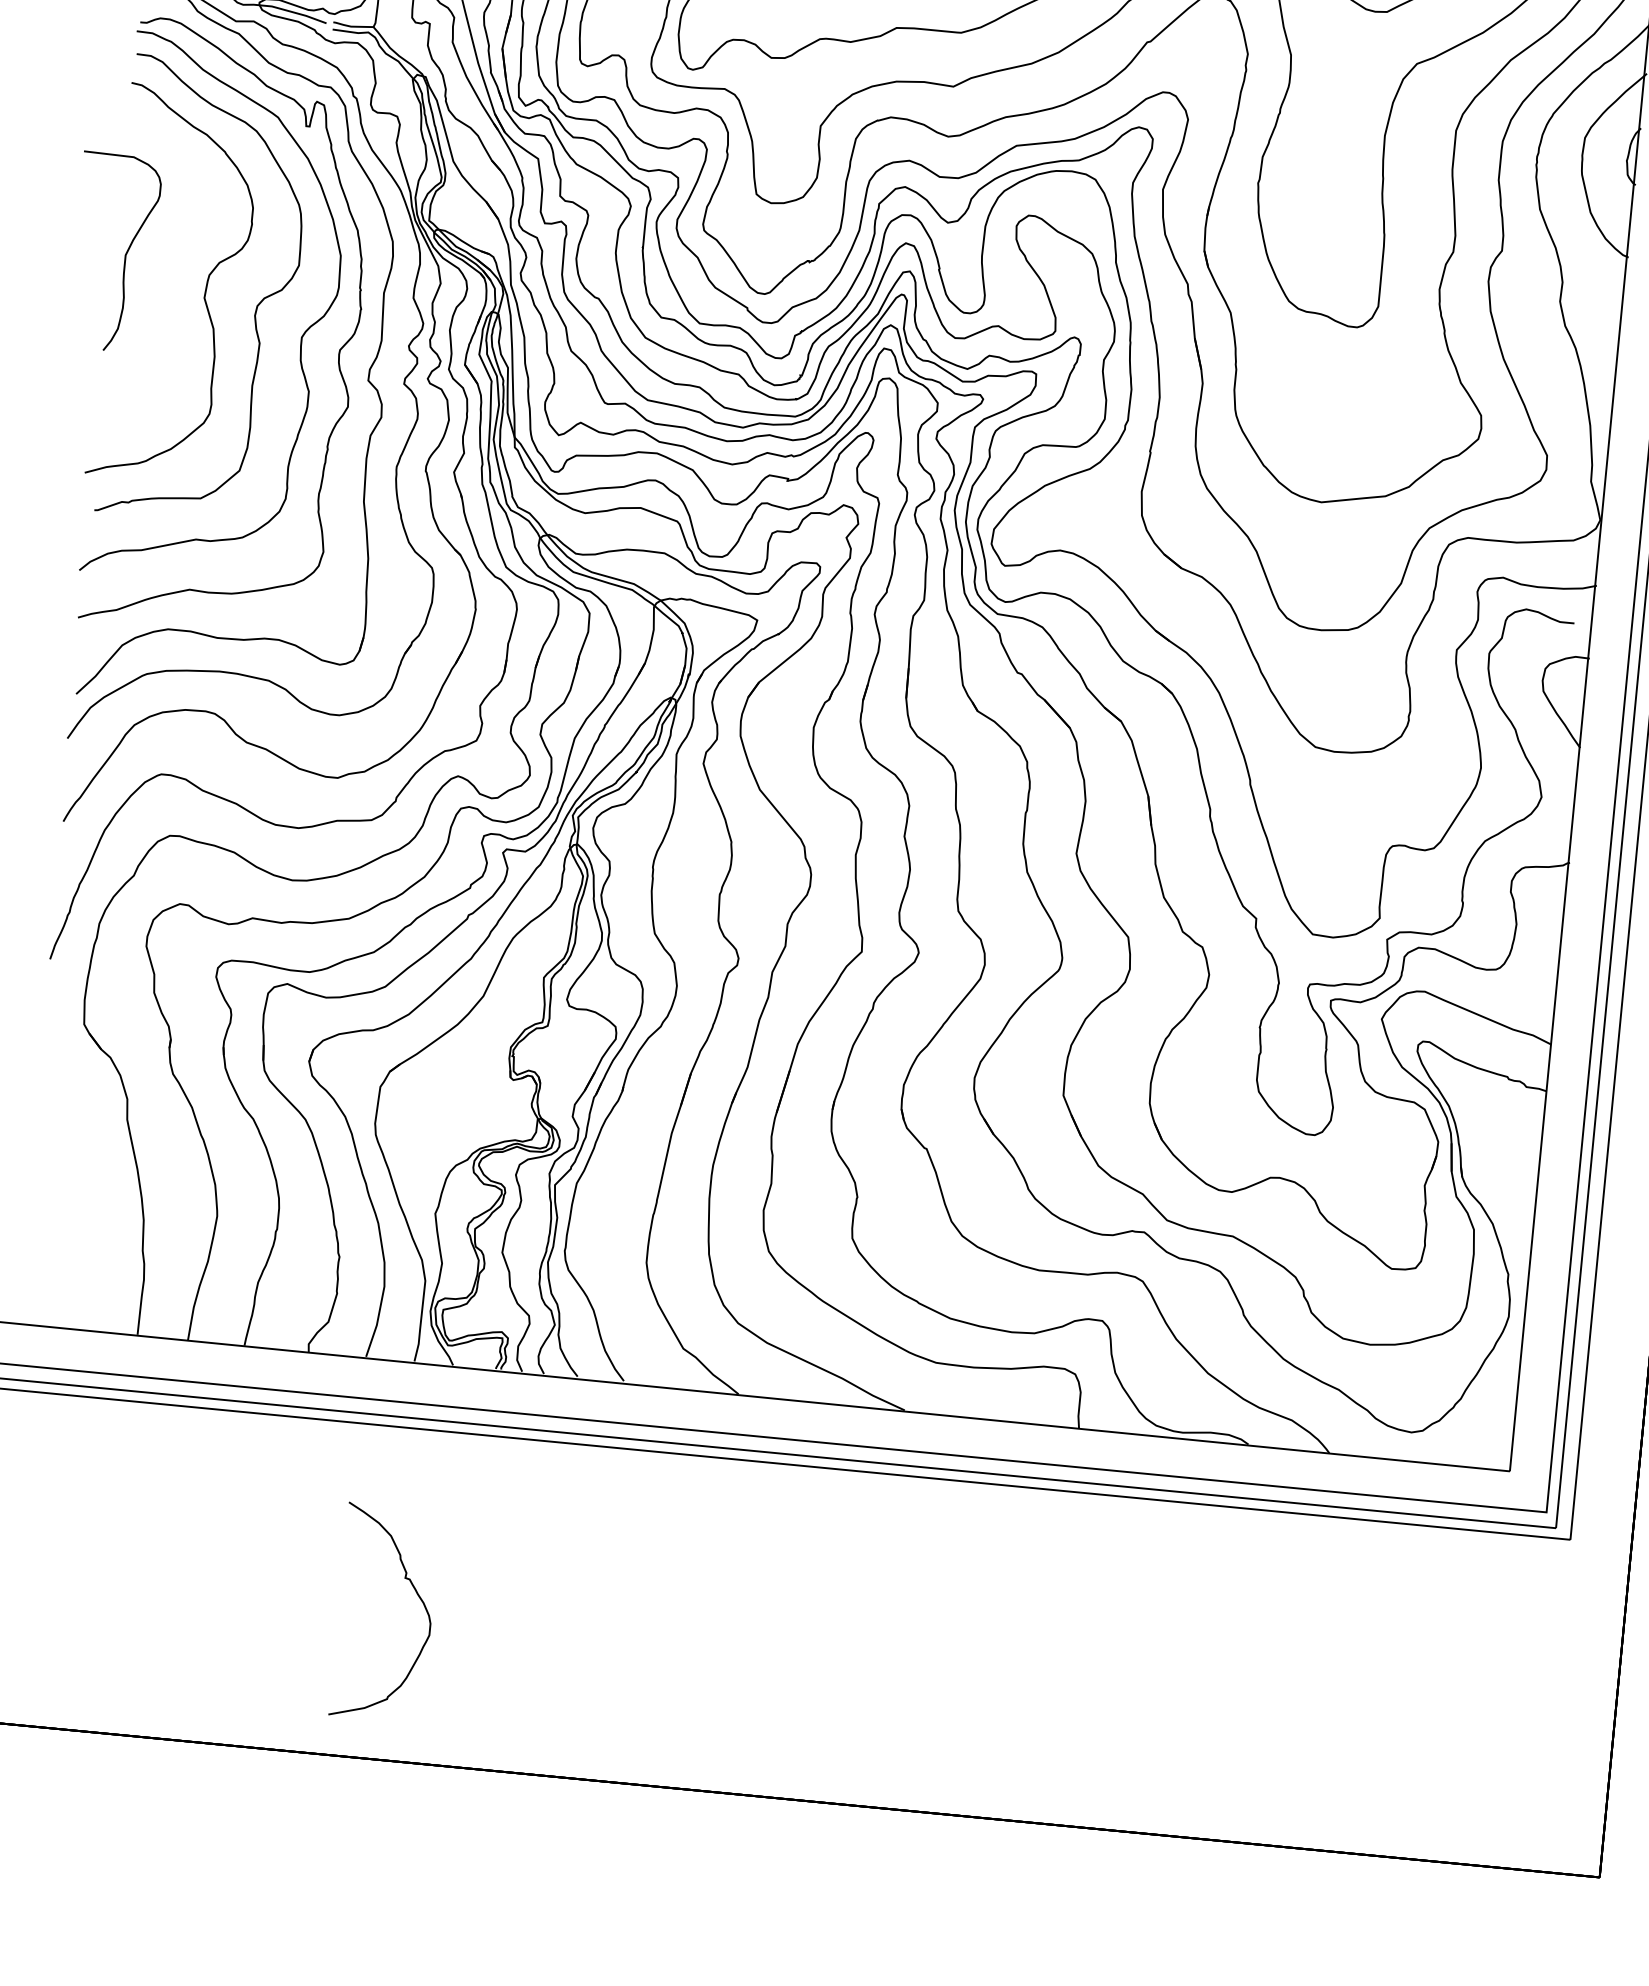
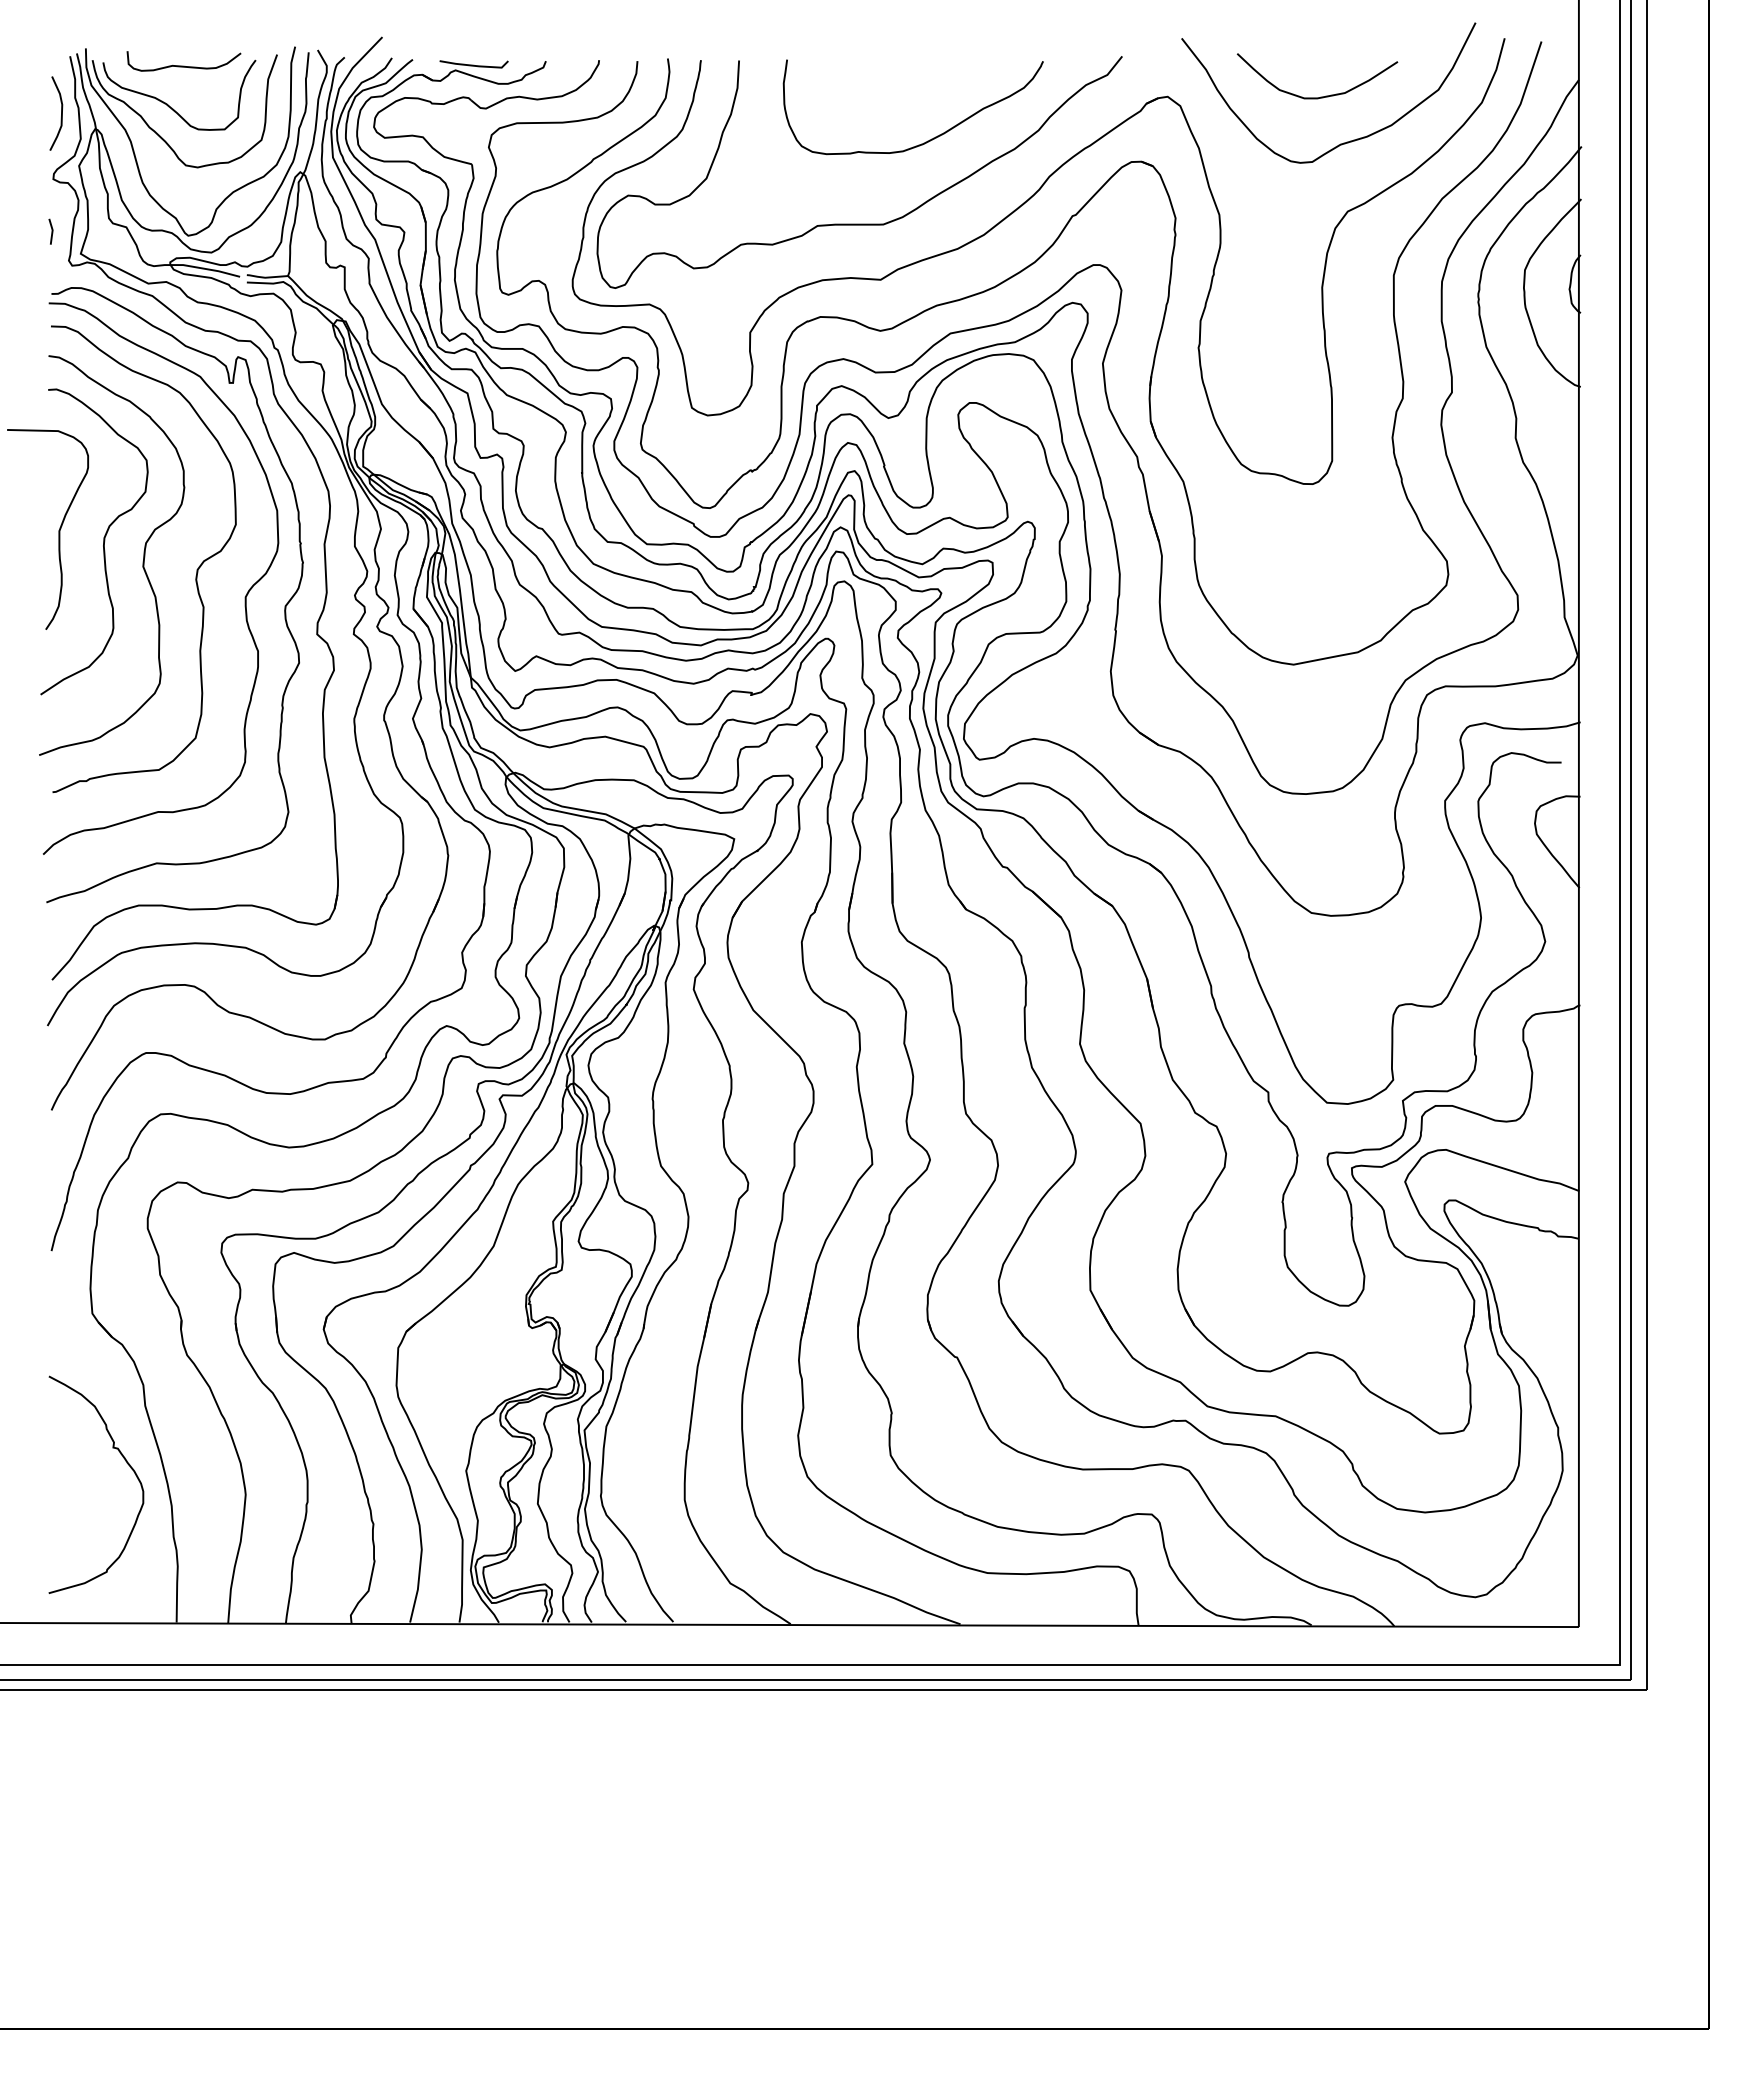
curve: (167, 269) -> (103, 541), added
curve: (416, 1594) -> (126, 1463), moved

